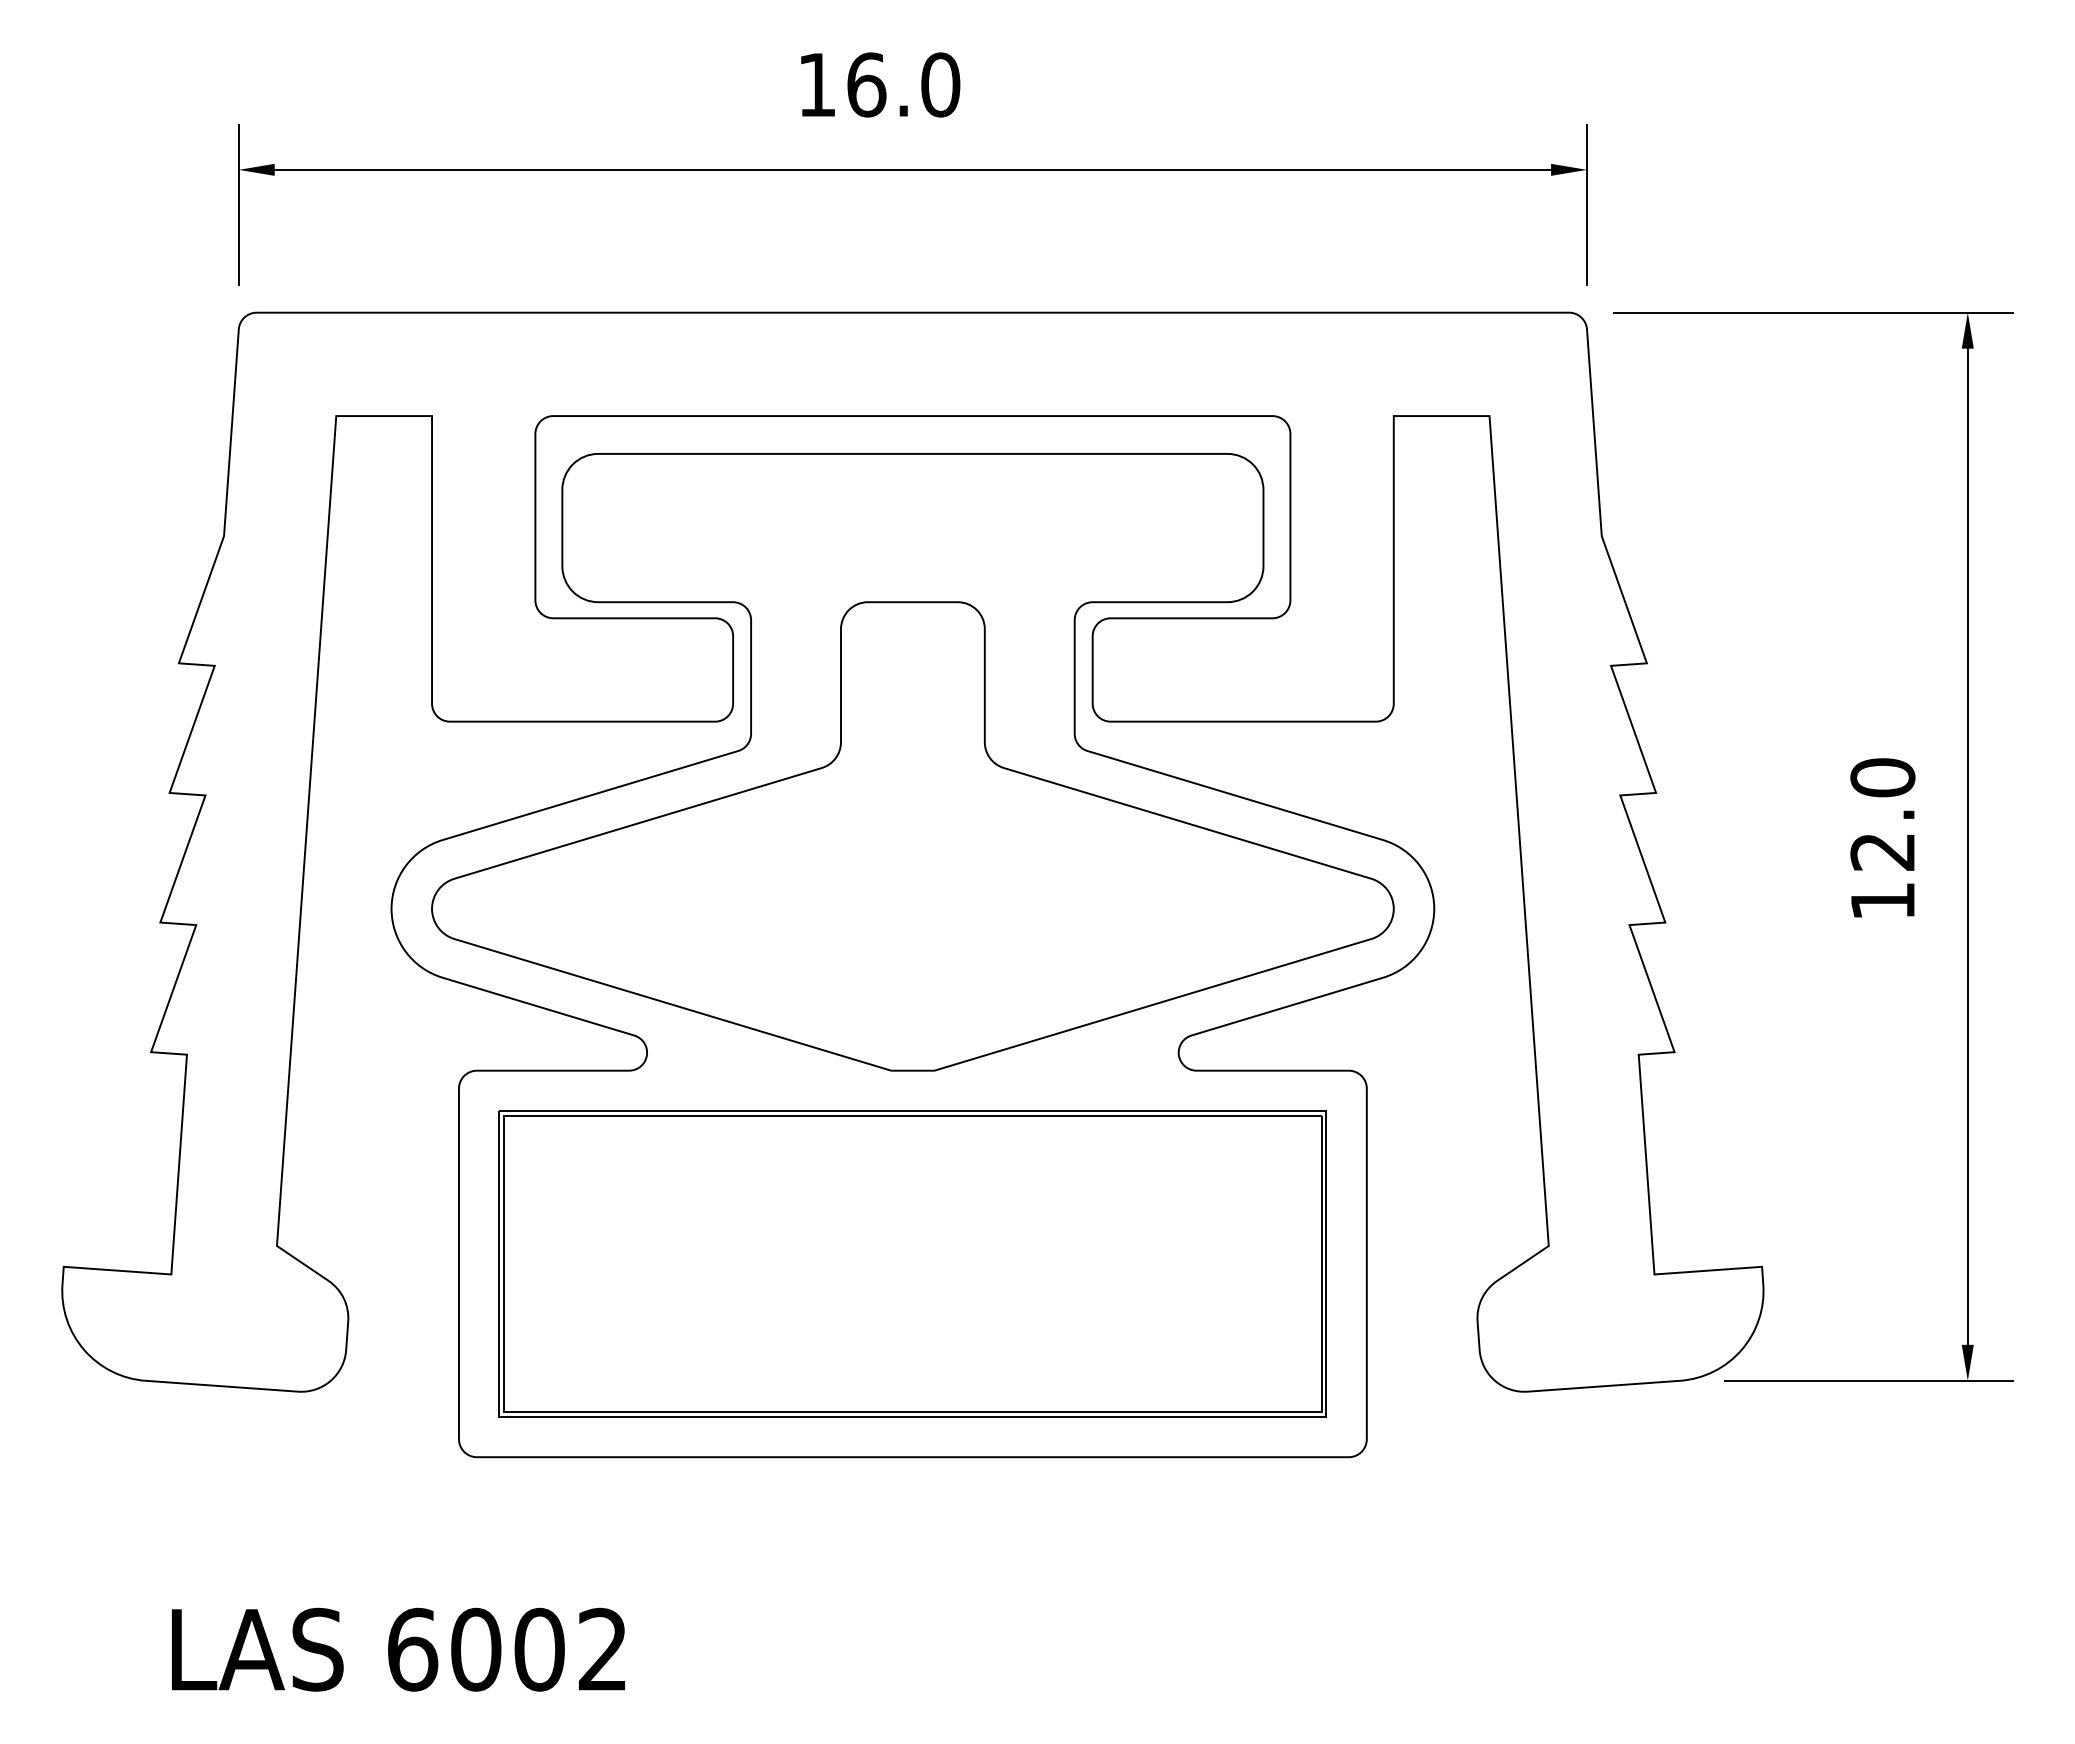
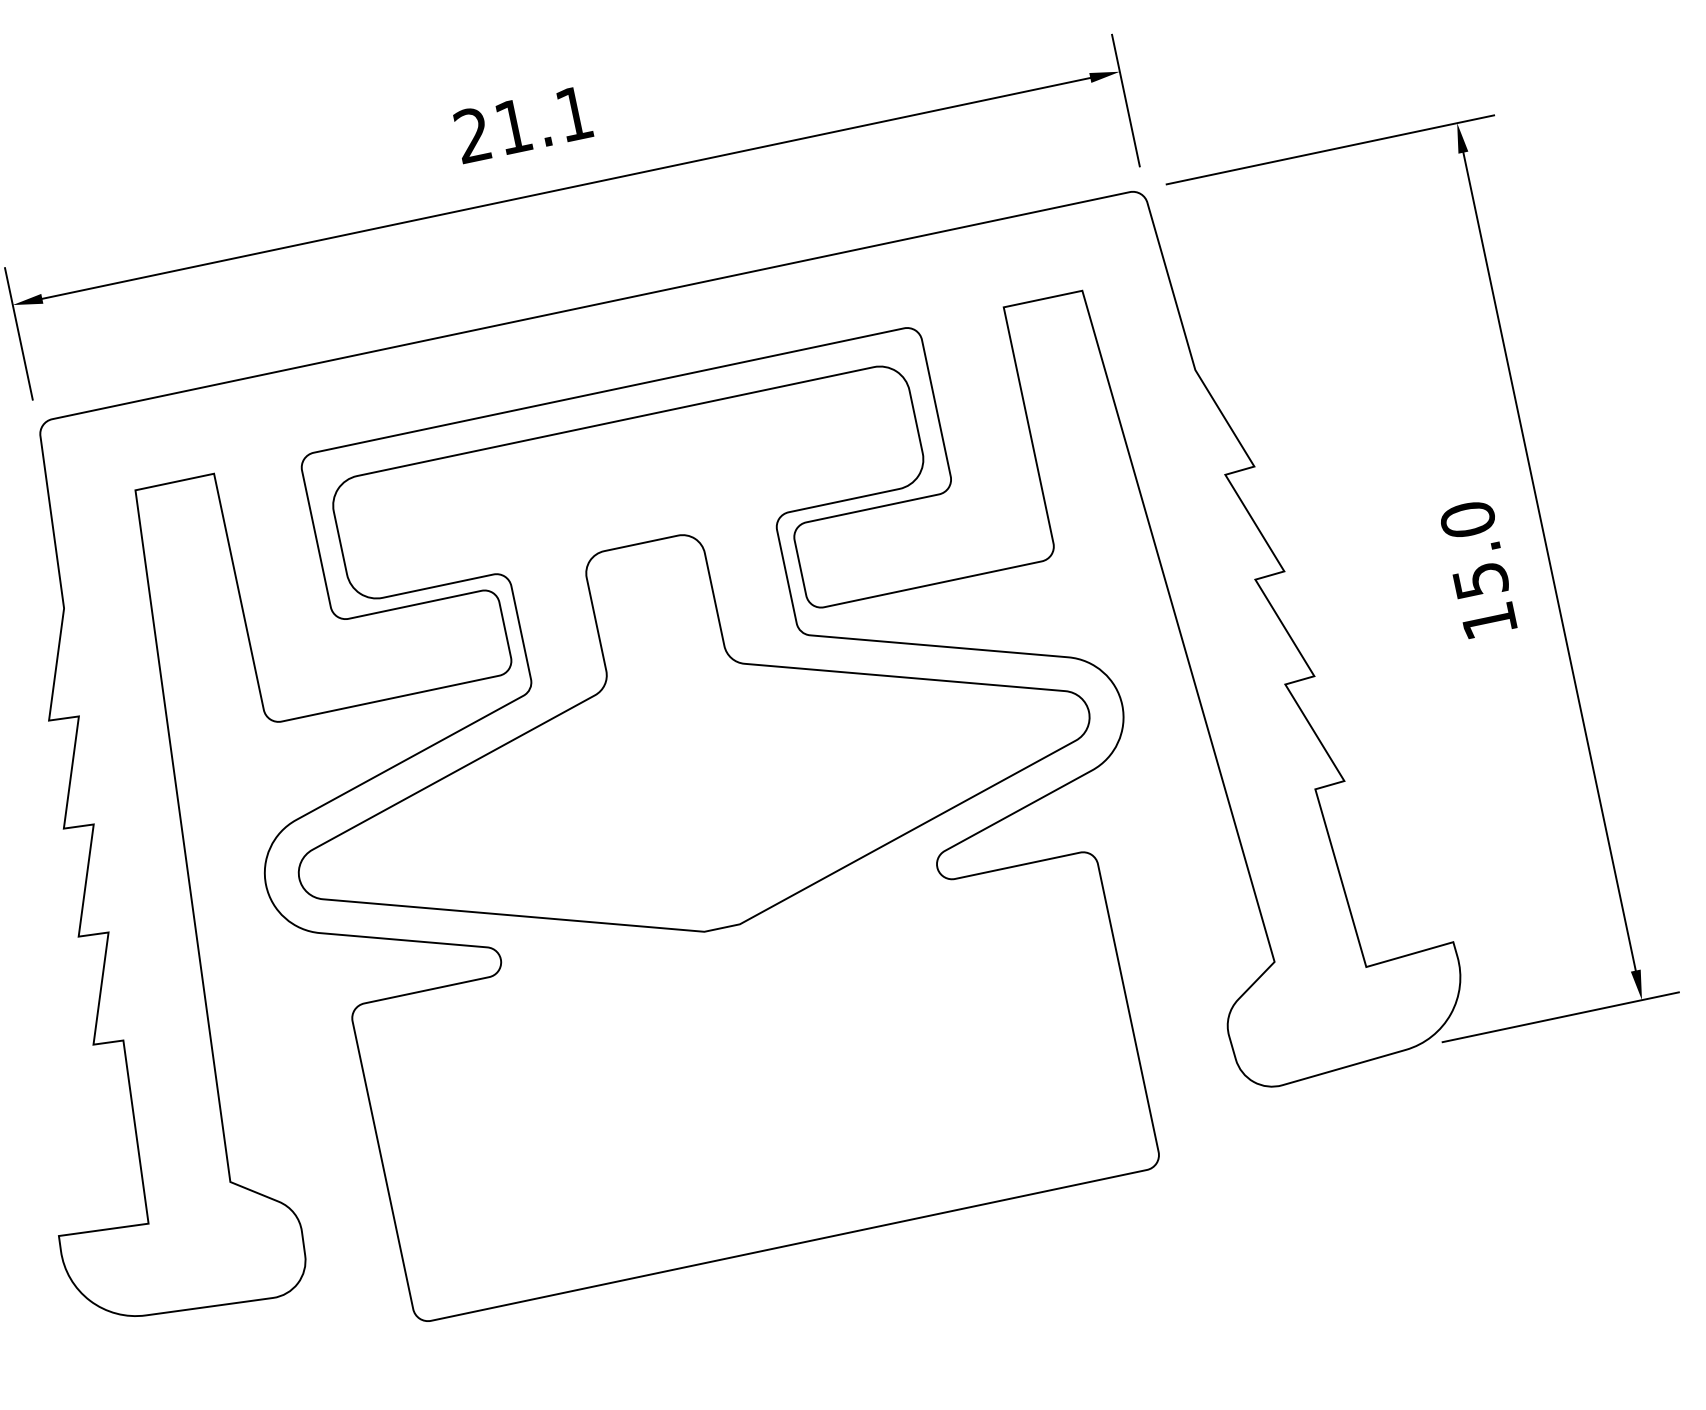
text: (879, 84) -> (524, 124), 16.0 -> 21.1
text: (1882, 851) -> (1480, 580), 12.0 -> 15.0
part: (912, 1263) -> (755, 1086), removed

